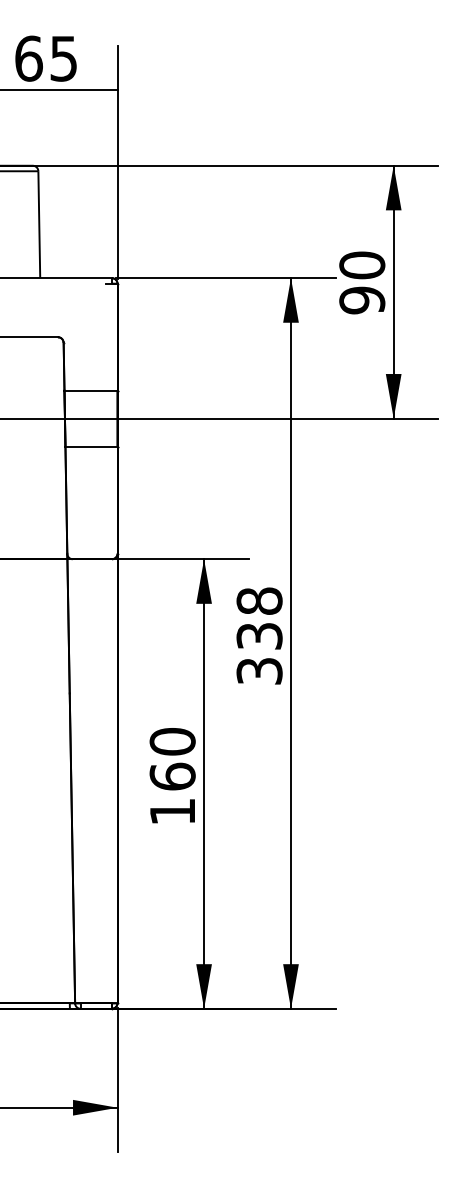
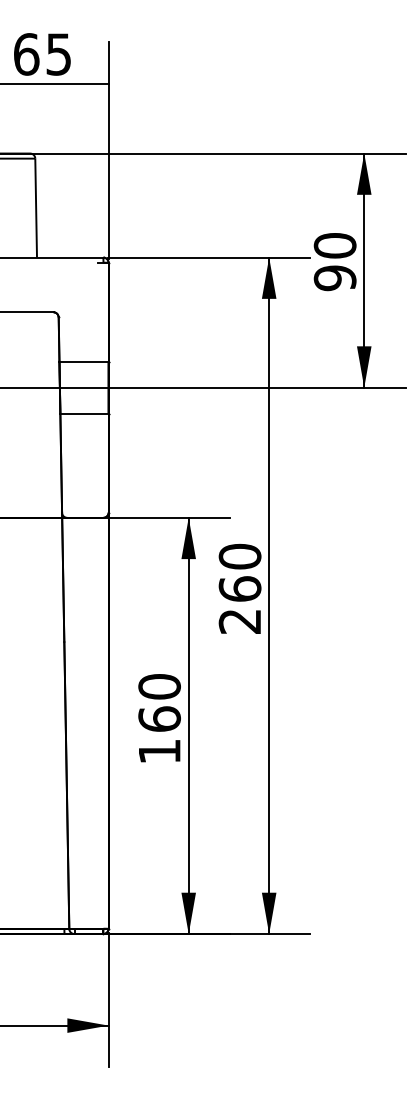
text: (259, 635) -> (240, 588), 338 -> 260

